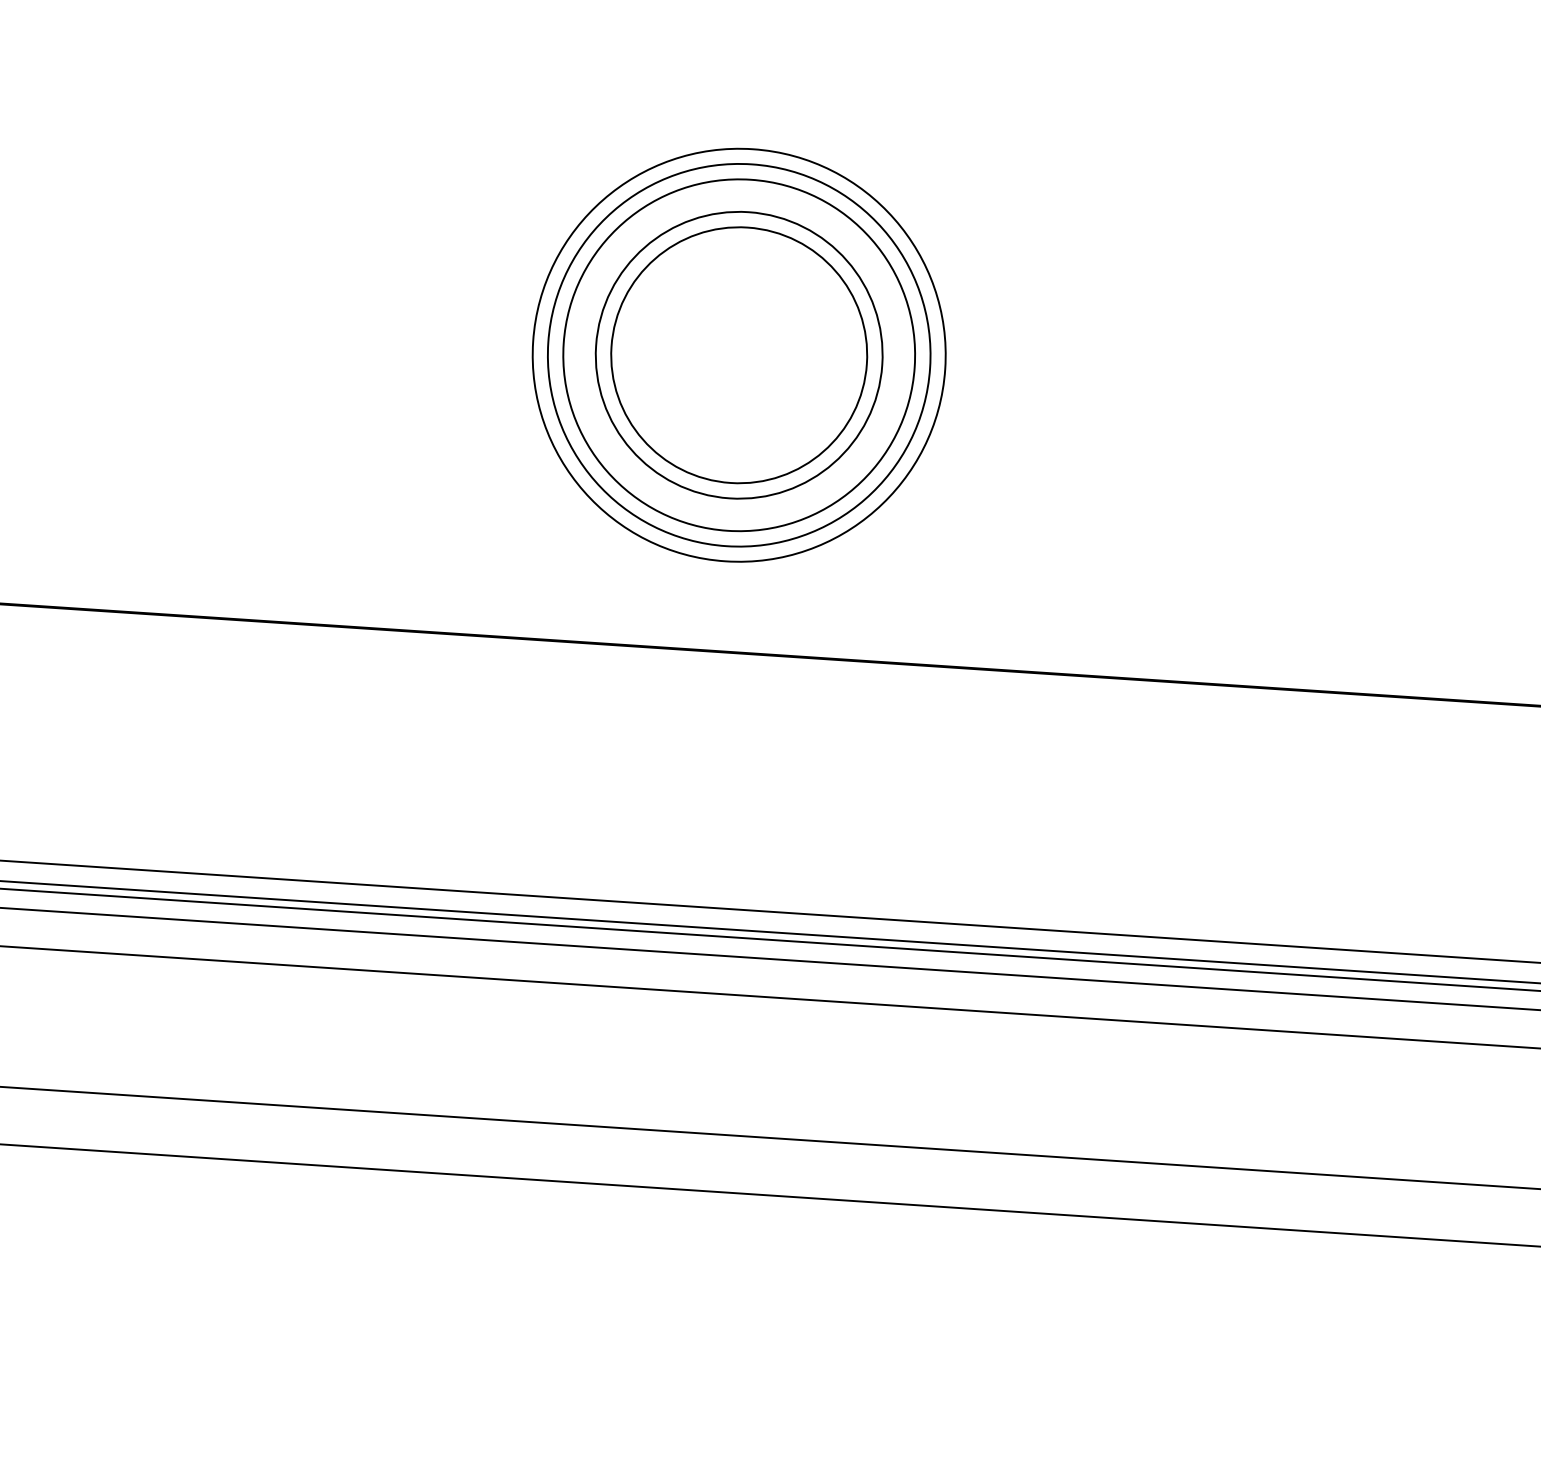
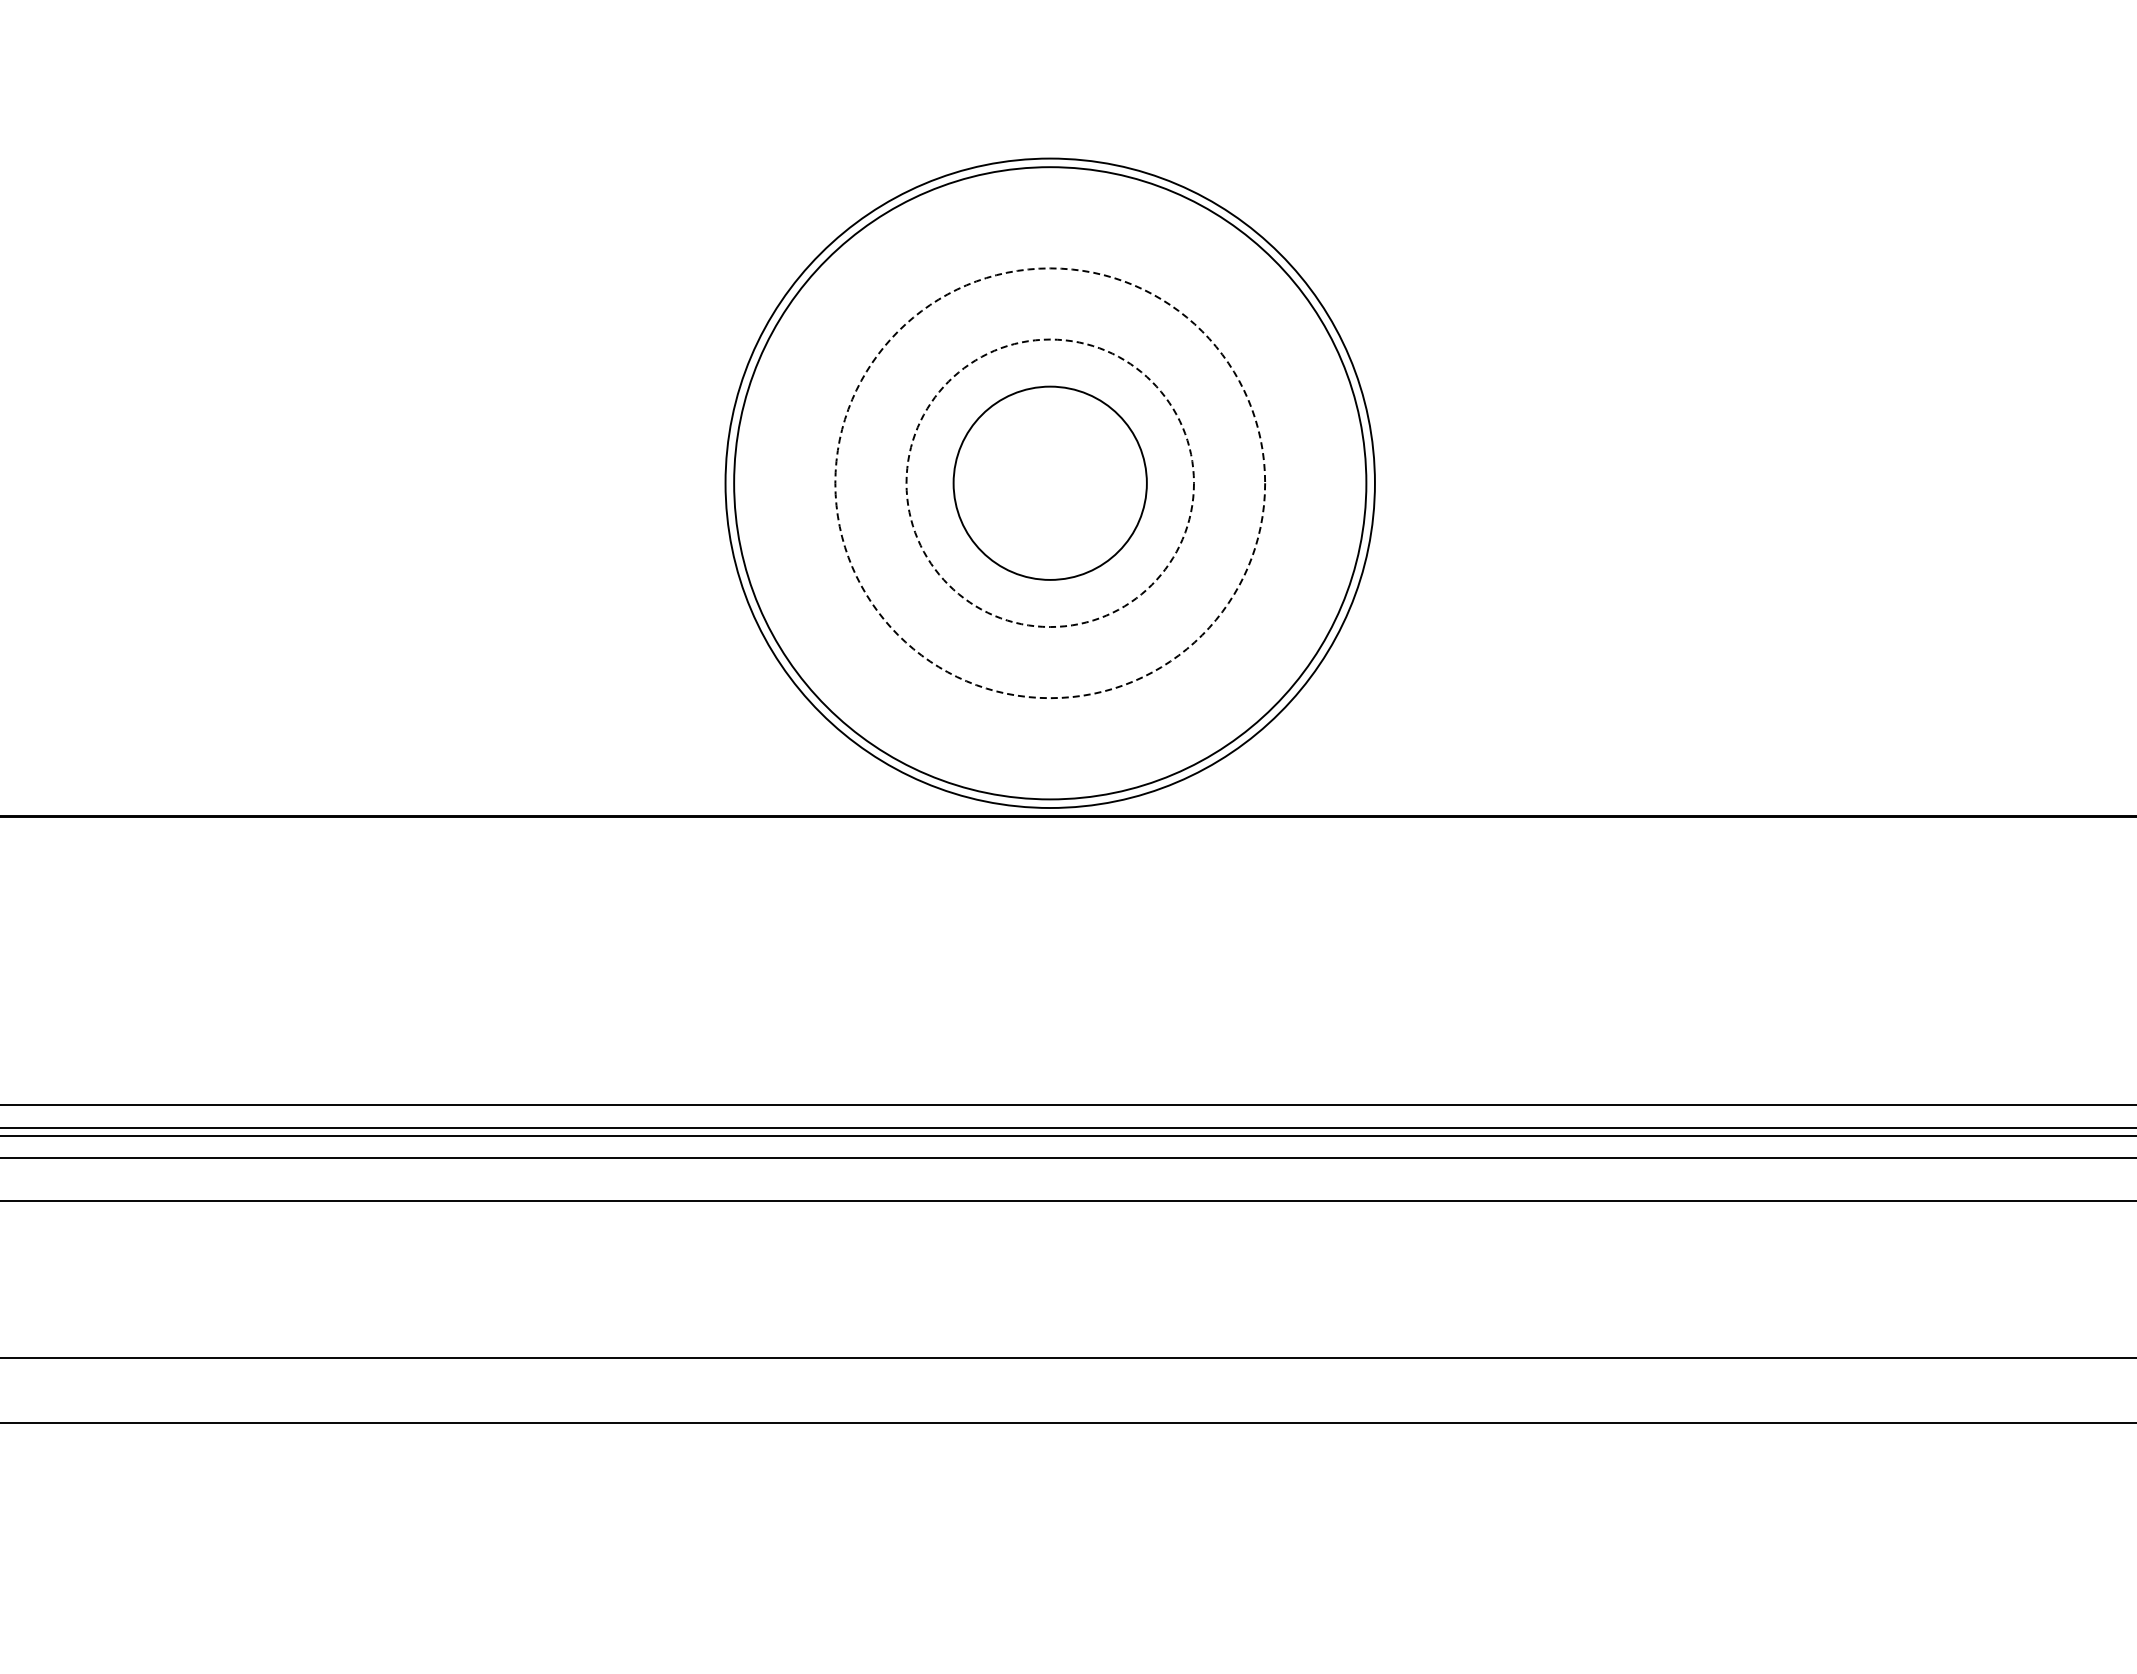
circle: (738, 354) -> (1049, 482), size x1.6
circle: (739, 355) -> (1050, 483), size x0.6
circle: (739, 355) -> (1050, 483), size x1.4
circle: (739, 355) -> (1050, 483), solid -> dashed
circle: (739, 355) -> (1050, 483), solid -> dashed

